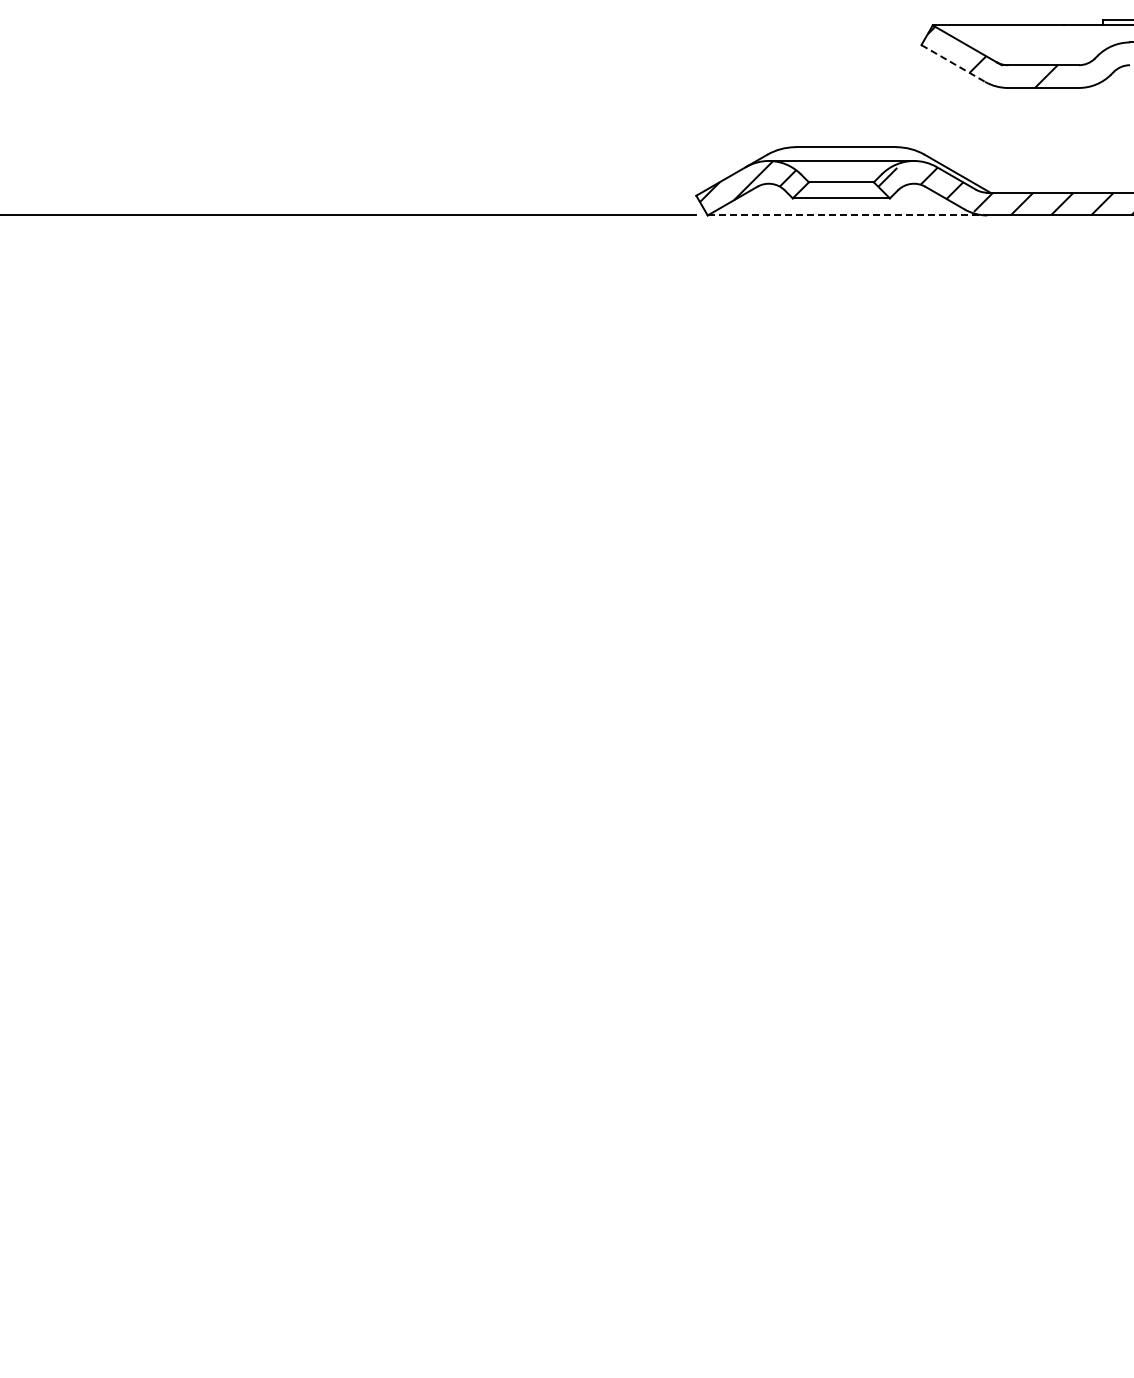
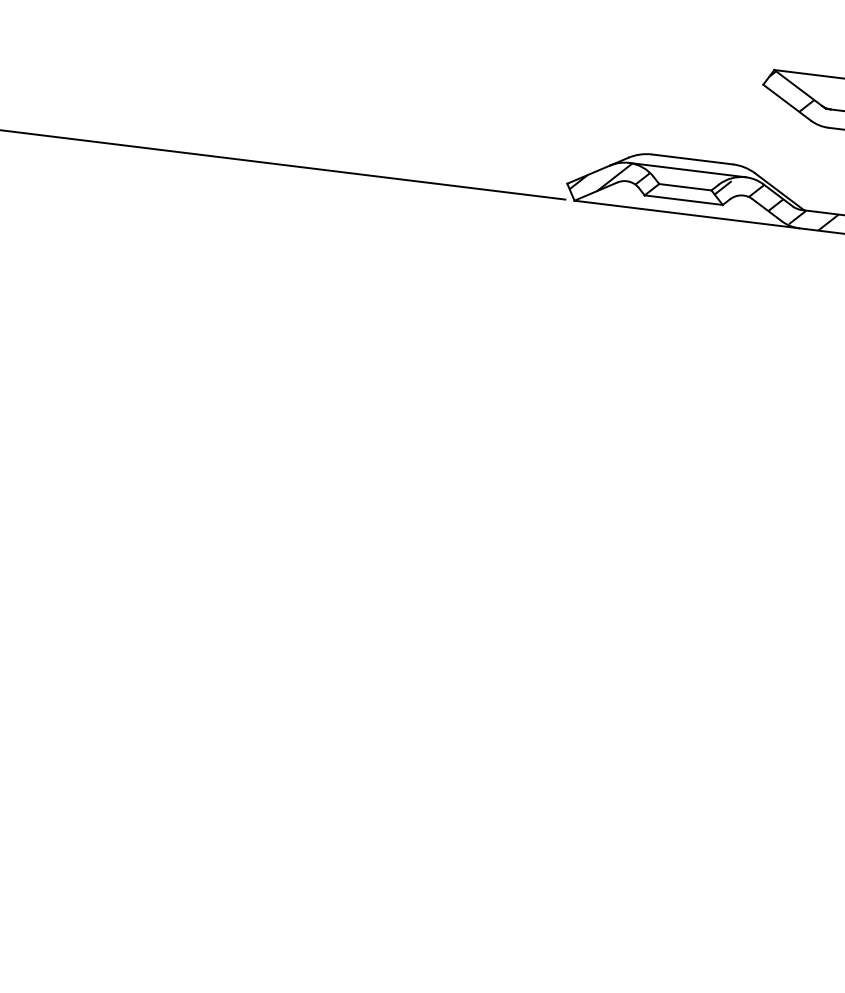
line: (953, 63) -> (787, 102), dashed -> solid
line: (847, 215) -> (686, 214), dashed -> solid

